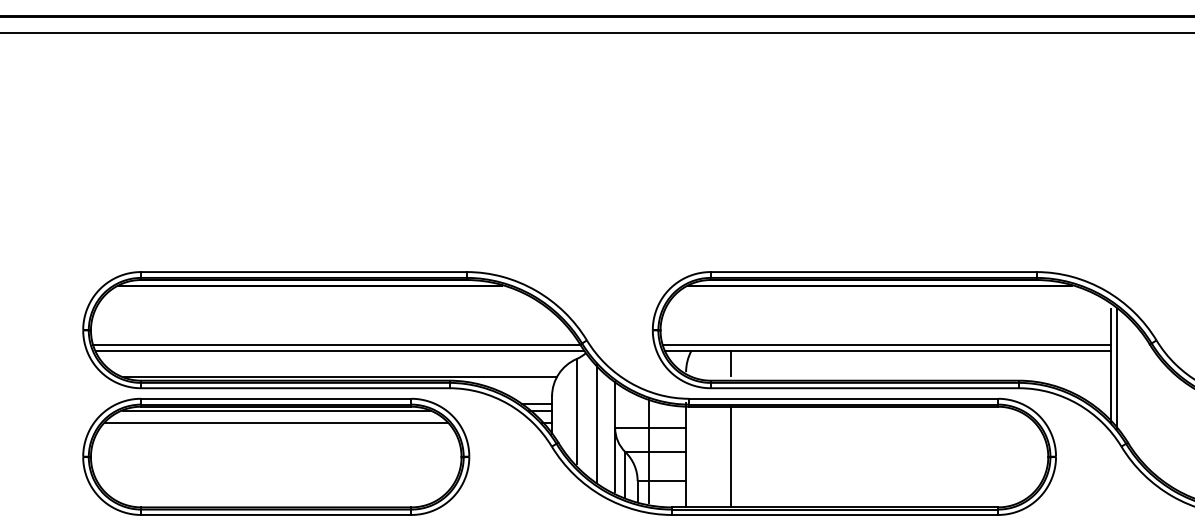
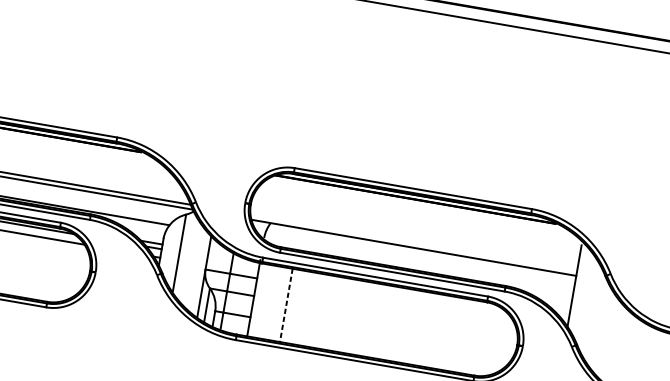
line: (887, 344) -> (414, 243), removed
line: (731, 362) -> (298, 236), removed
line: (1116, 368) -> (578, 289), removed
line: (597, 423) -> (193, 264), removed
line: (731, 457) -> (286, 305), solid -> dashed

